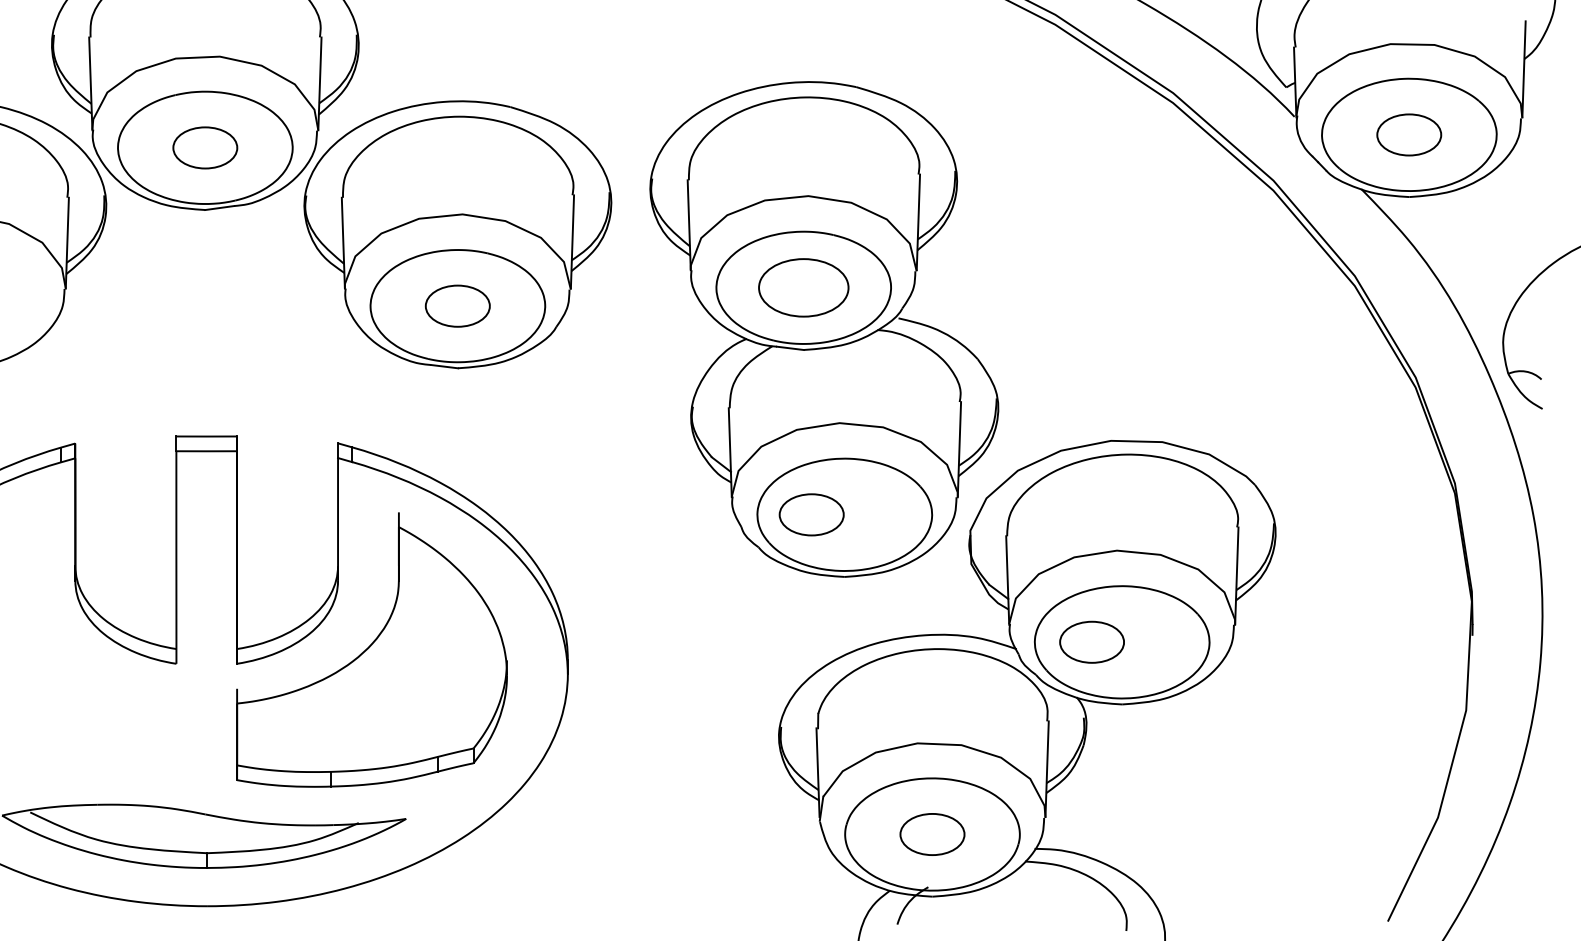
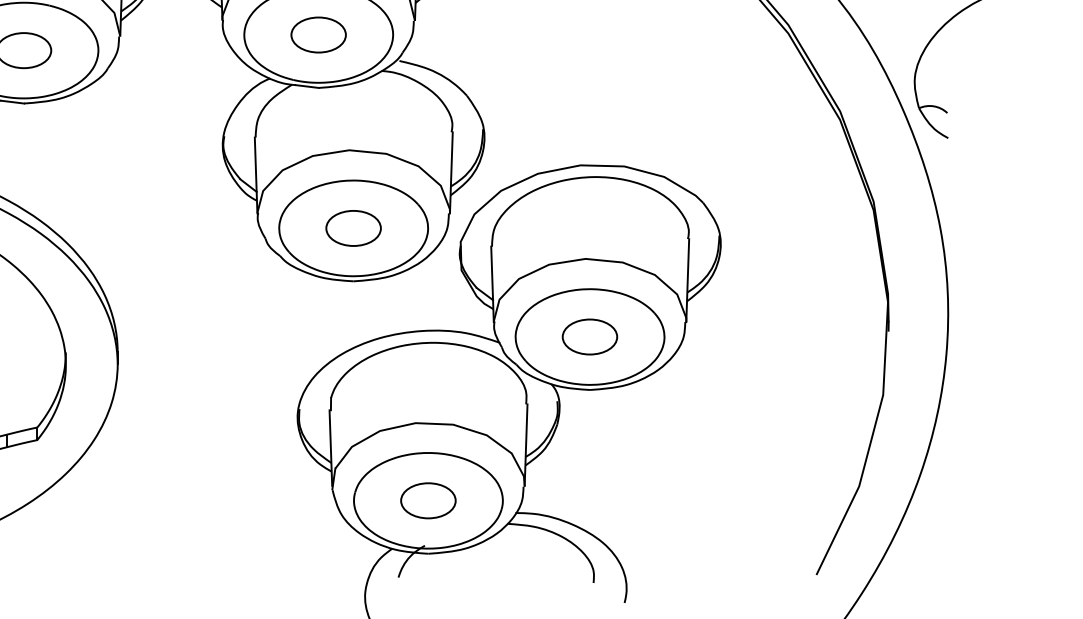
part: (803, 287) -> (318, 34), size x0.71
part: (811, 514) -> (353, 228), moved
part: (1091, 641) -> (589, 336), moved

